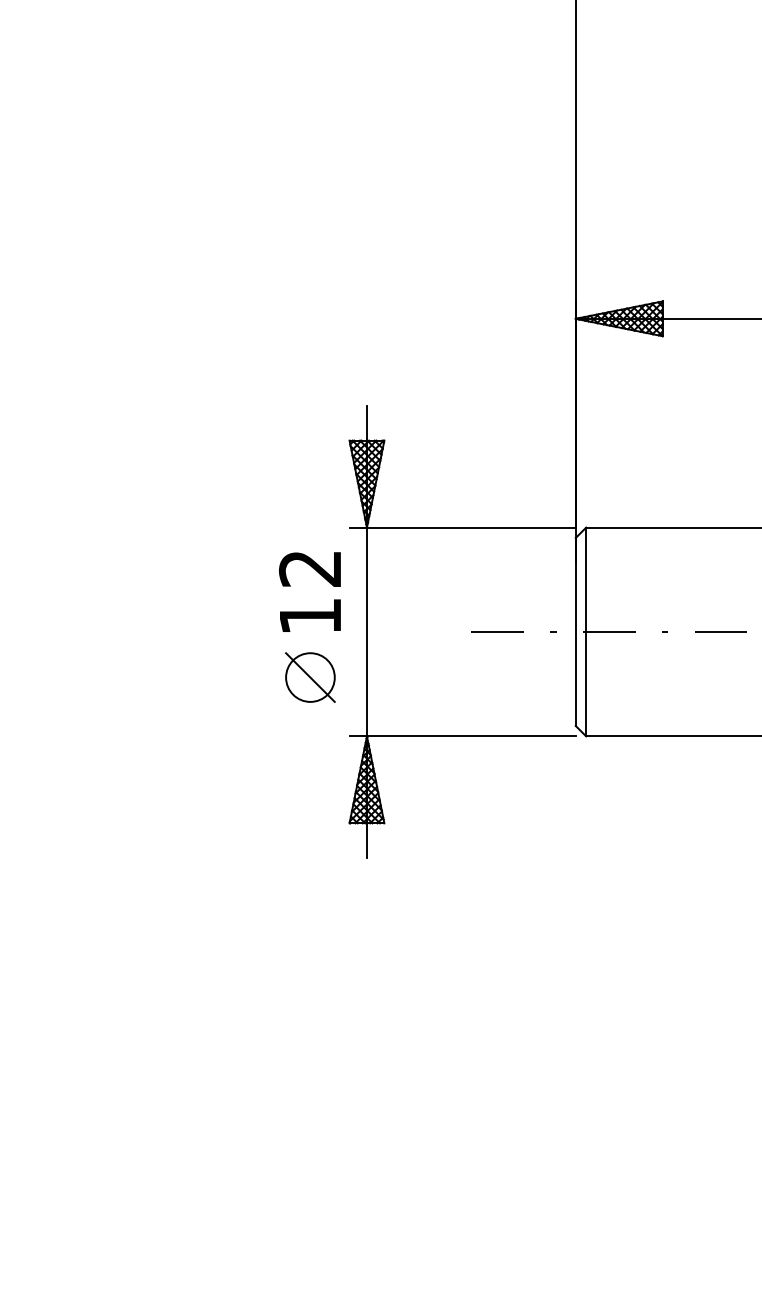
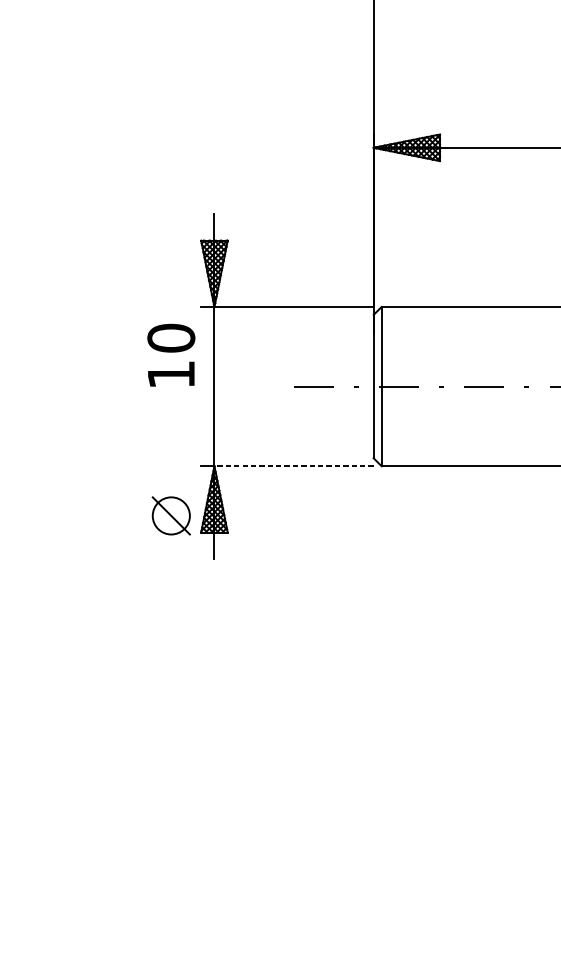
text: (310, 568) -> (171, 338), 12 -> 10
part: (310, 677) -> (171, 515), moved
line: (470, 736) -> (293, 466), solid -> dashed

